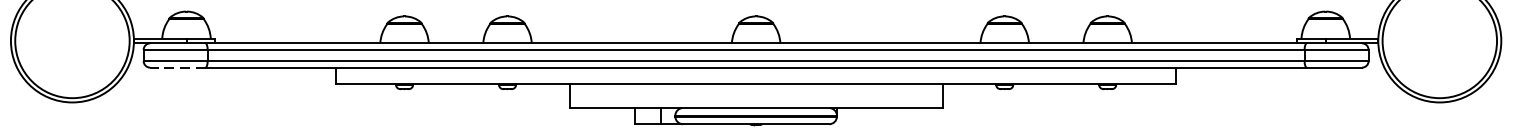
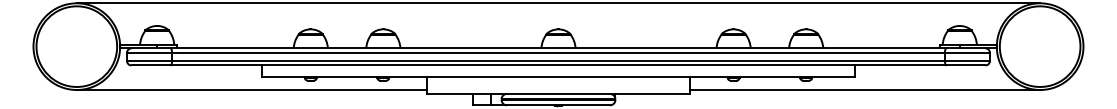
line: (178, 67) -> (151, 65), dashed -> solid
line: (320, 103) -> (251, 90), added
line: (1190, 103) -> (864, 90), added

